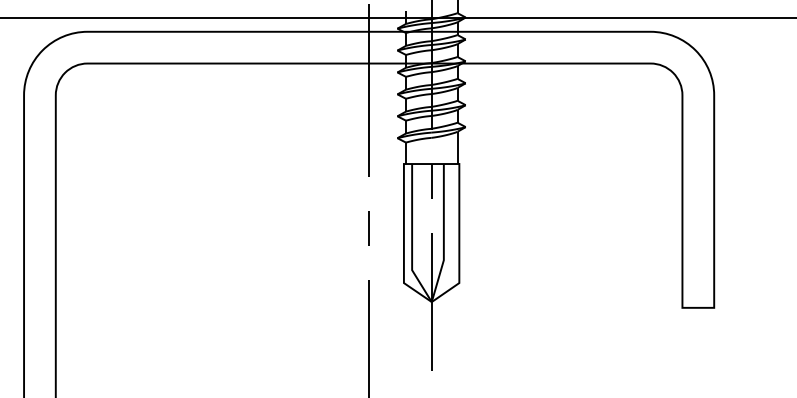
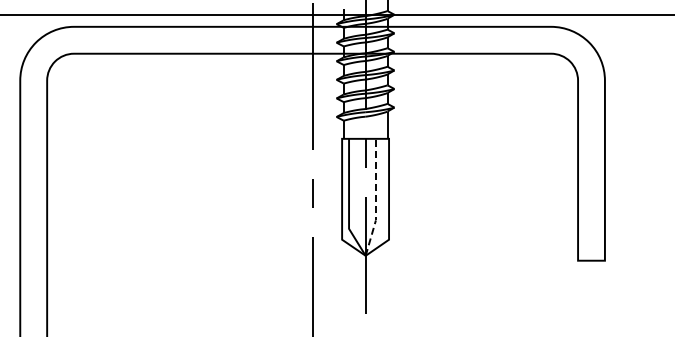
line: (443, 234) -> (375, 198), solid -> dashed

